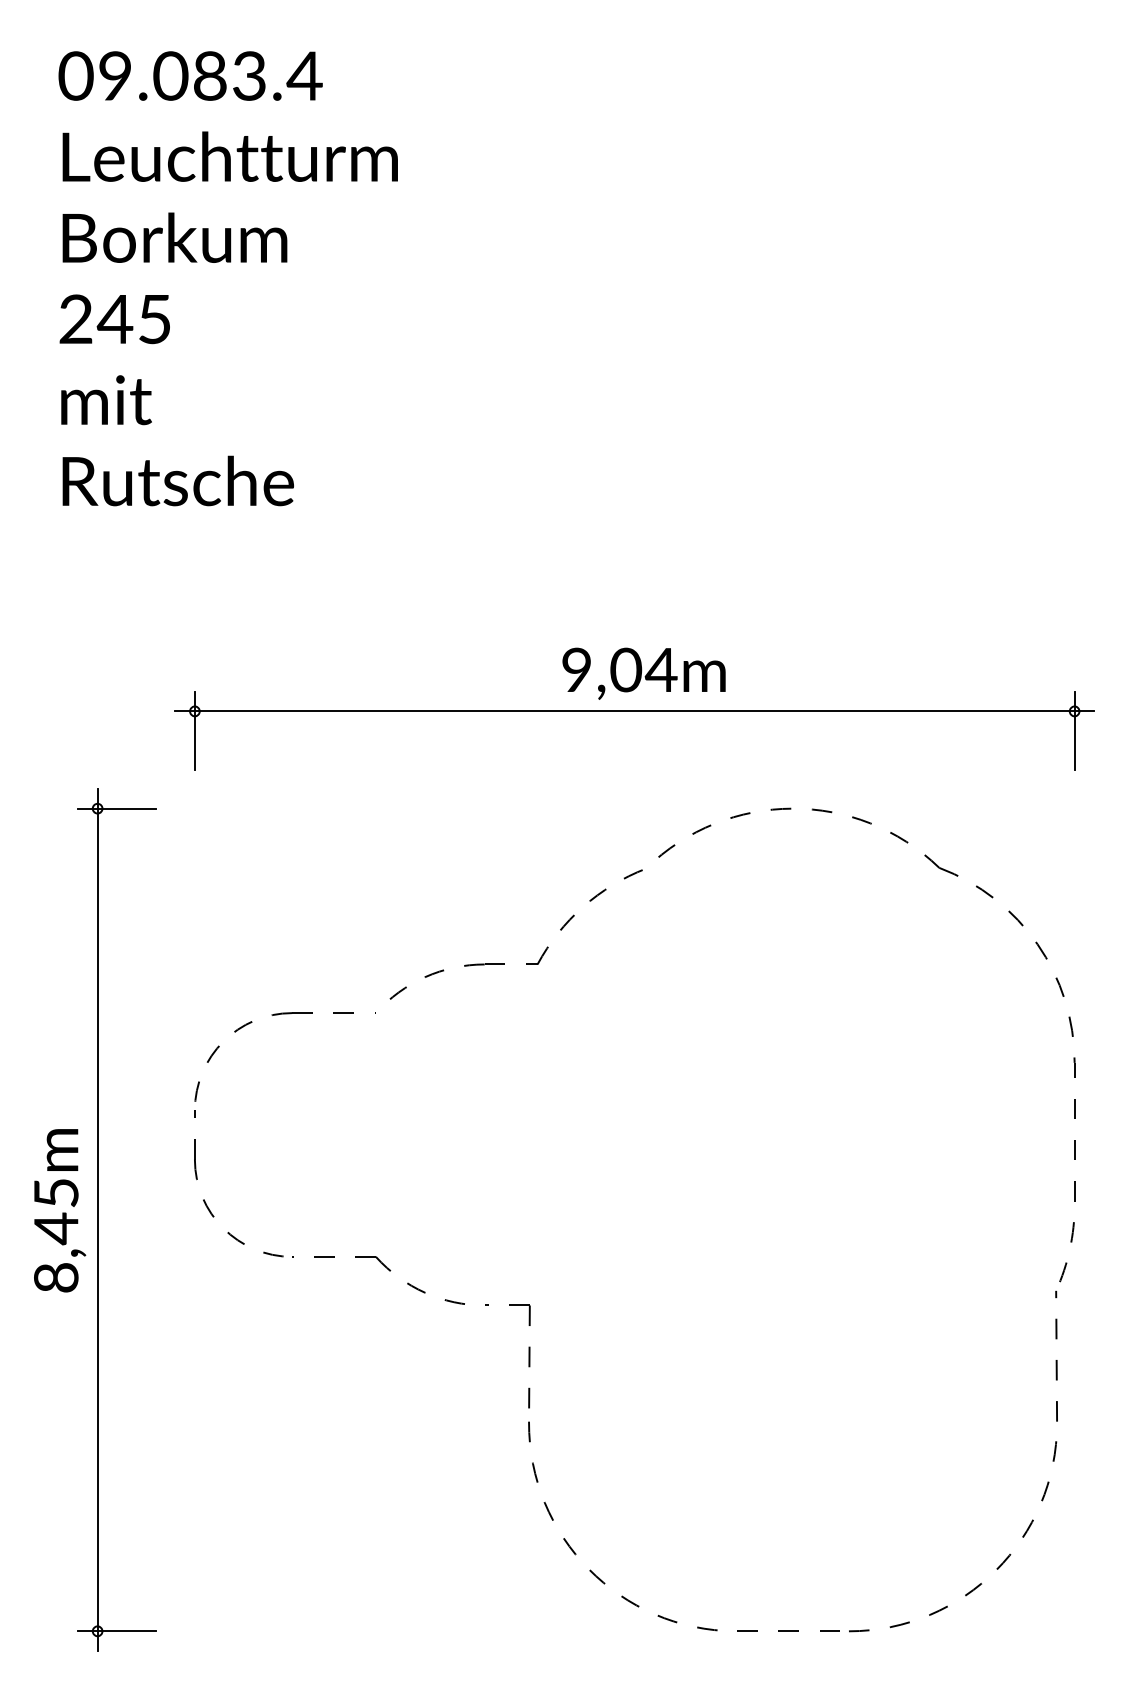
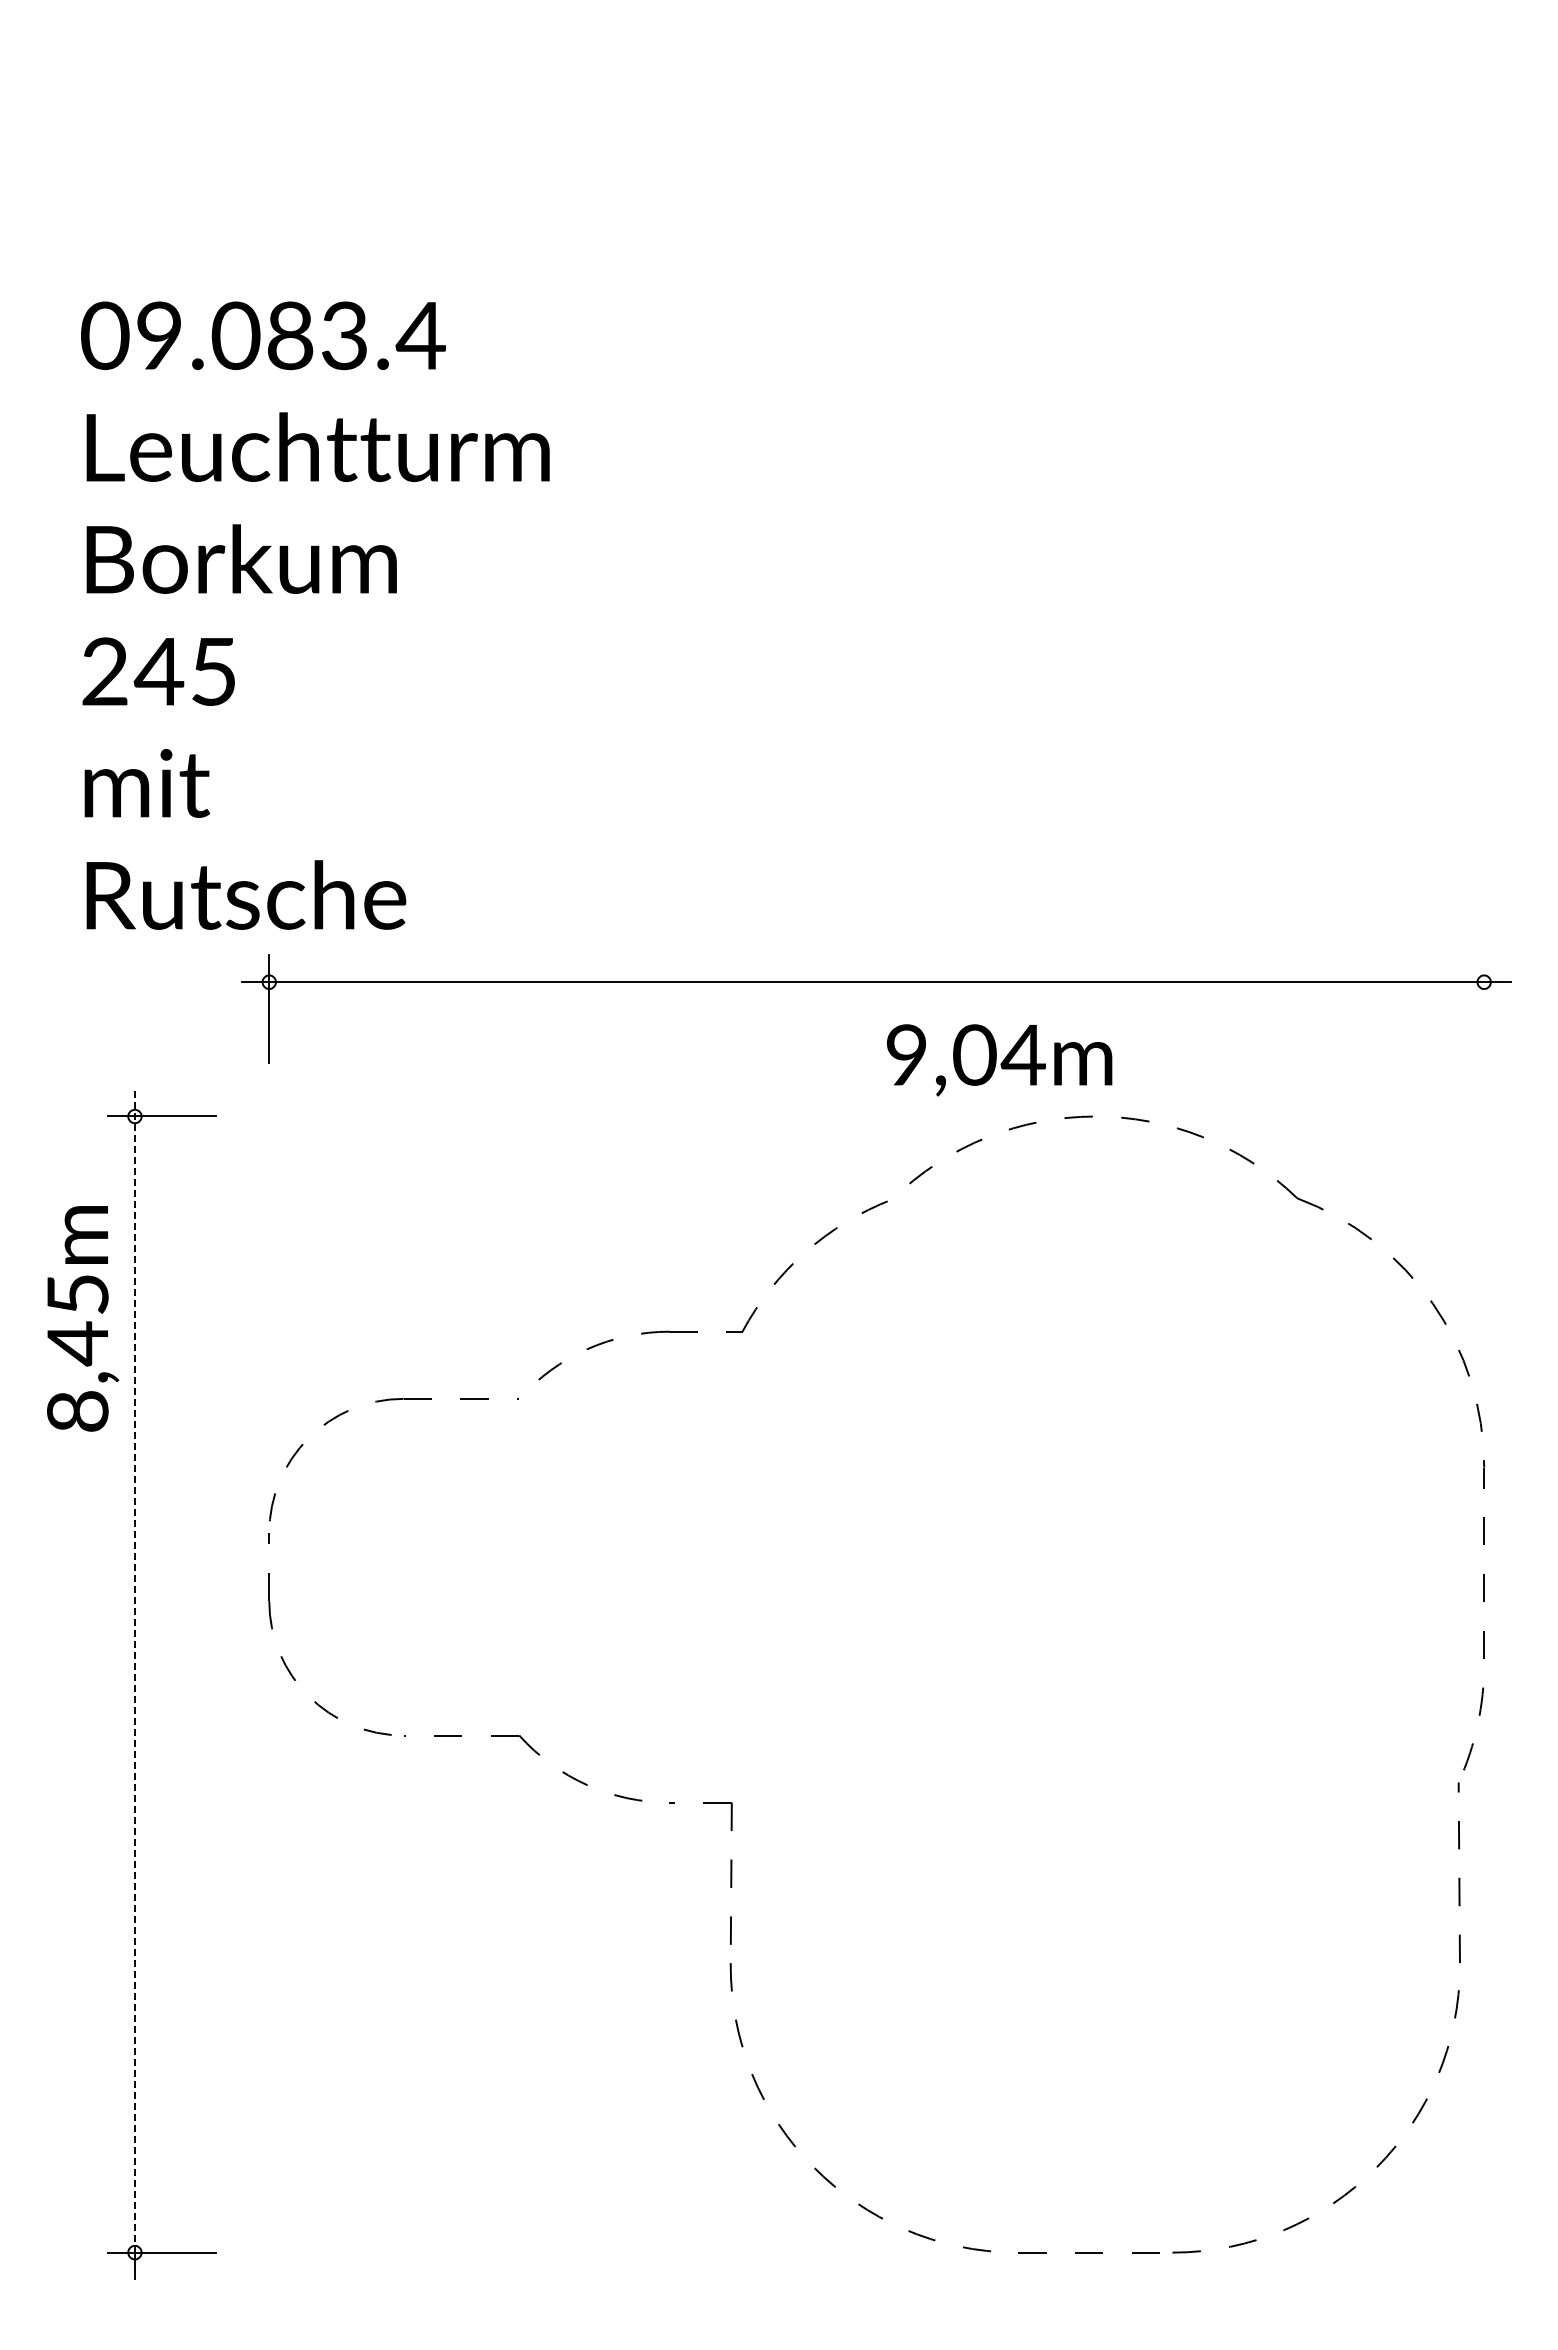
text: (228, 278) -> (315, 615), moved
text: (644, 673) -> (999, 1060), moved
line: (1074, 730) -> (1484, 1008), removed
text: (60, 1210) -> (83, 1318), moved
line: (97, 1210) -> (134, 1671), solid -> dashed

